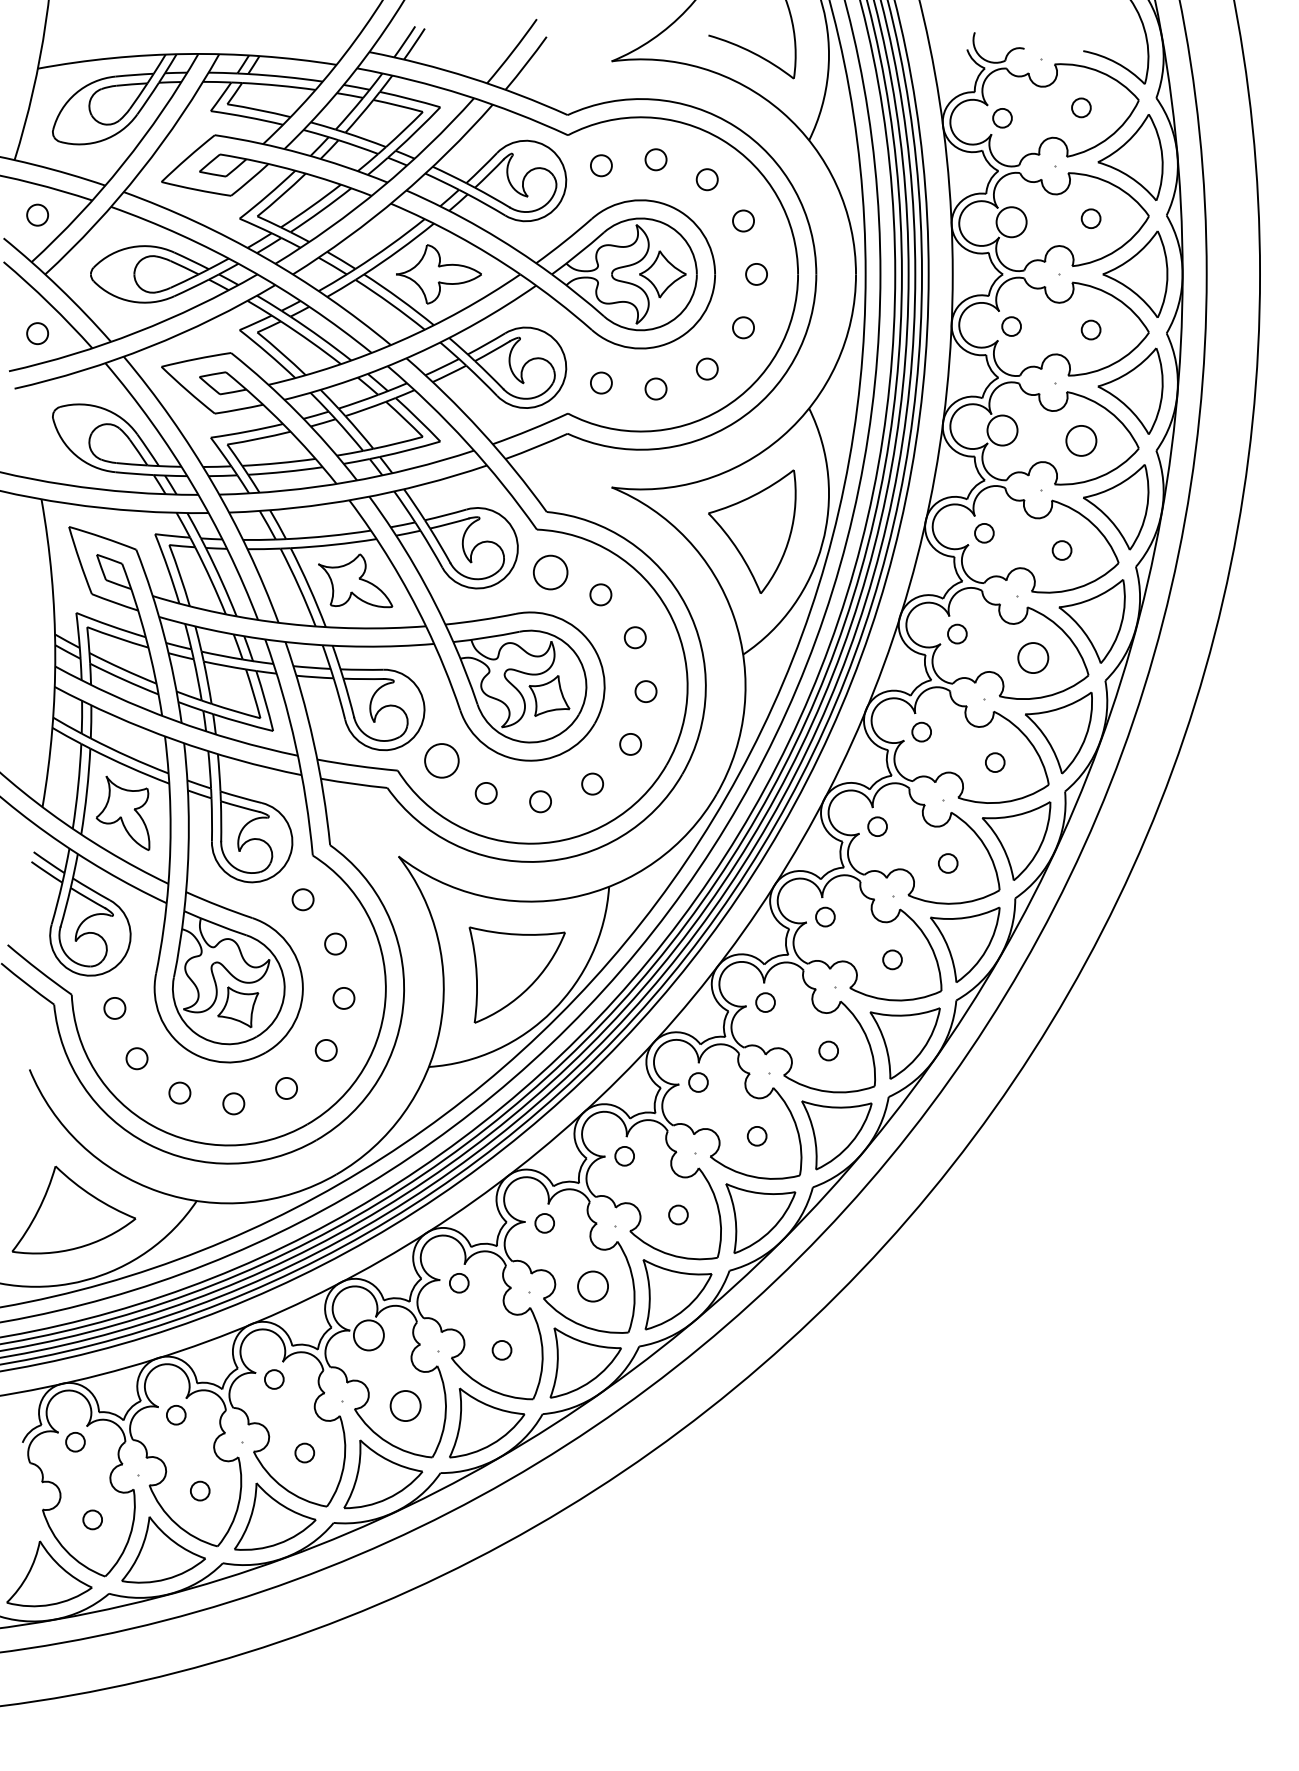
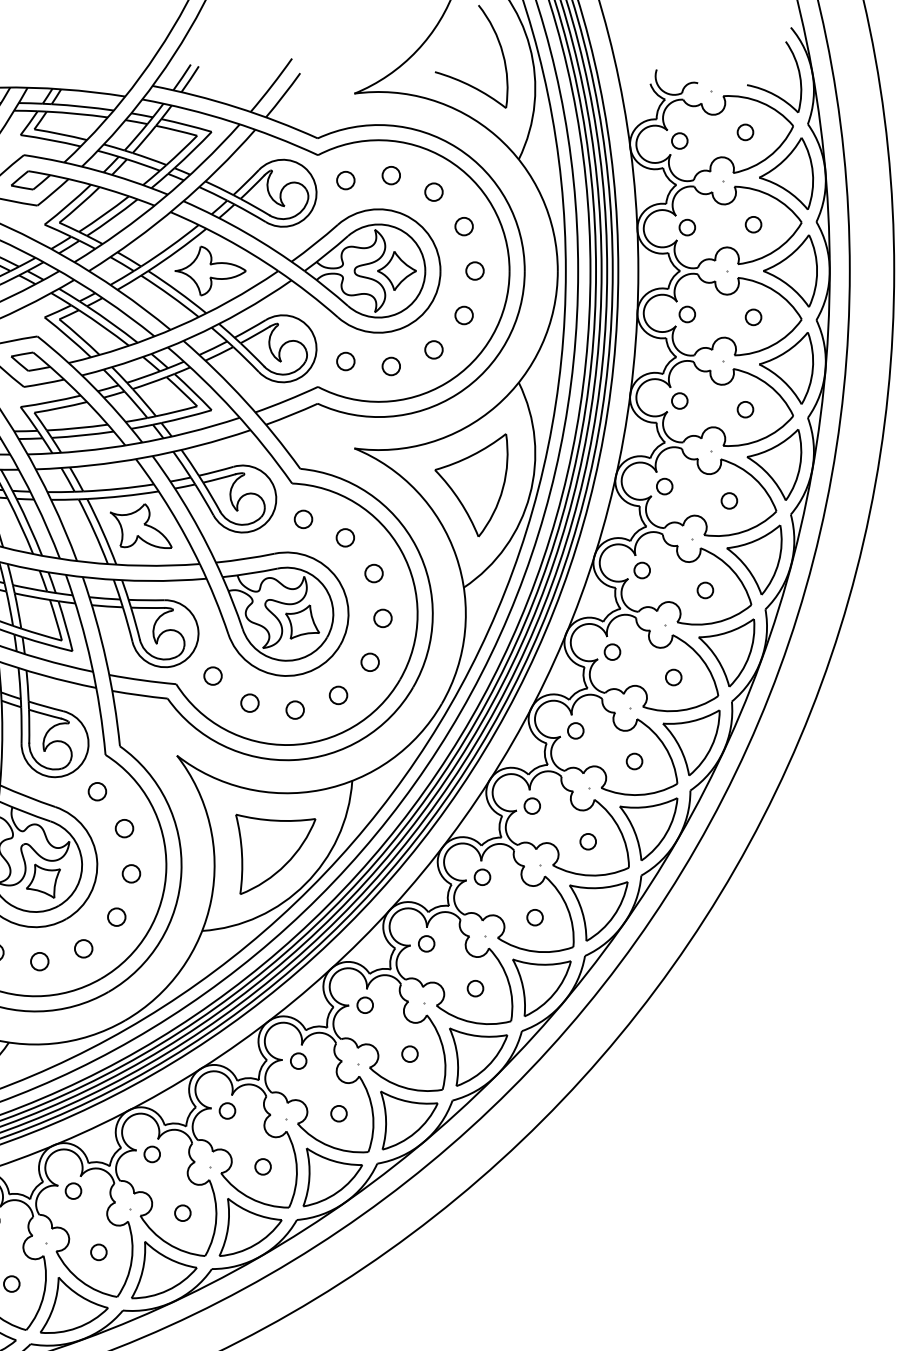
circle: (1011, 221) -> (687, 226), size x0.62
circle: (1002, 430) -> (679, 401), size x0.62
circle: (1081, 440) -> (745, 409), size x0.62
circle: (550, 572) -> (303, 519), size x0.62
circle: (1032, 657) -> (704, 590), size x0.62
circle: (441, 760) -> (212, 675), size x0.62
circle: (593, 1286) -> (339, 1113), size x0.62
circle: (368, 1335) -> (151, 1154), size x0.62
circle: (405, 1405) -> (182, 1212), size x0.62

